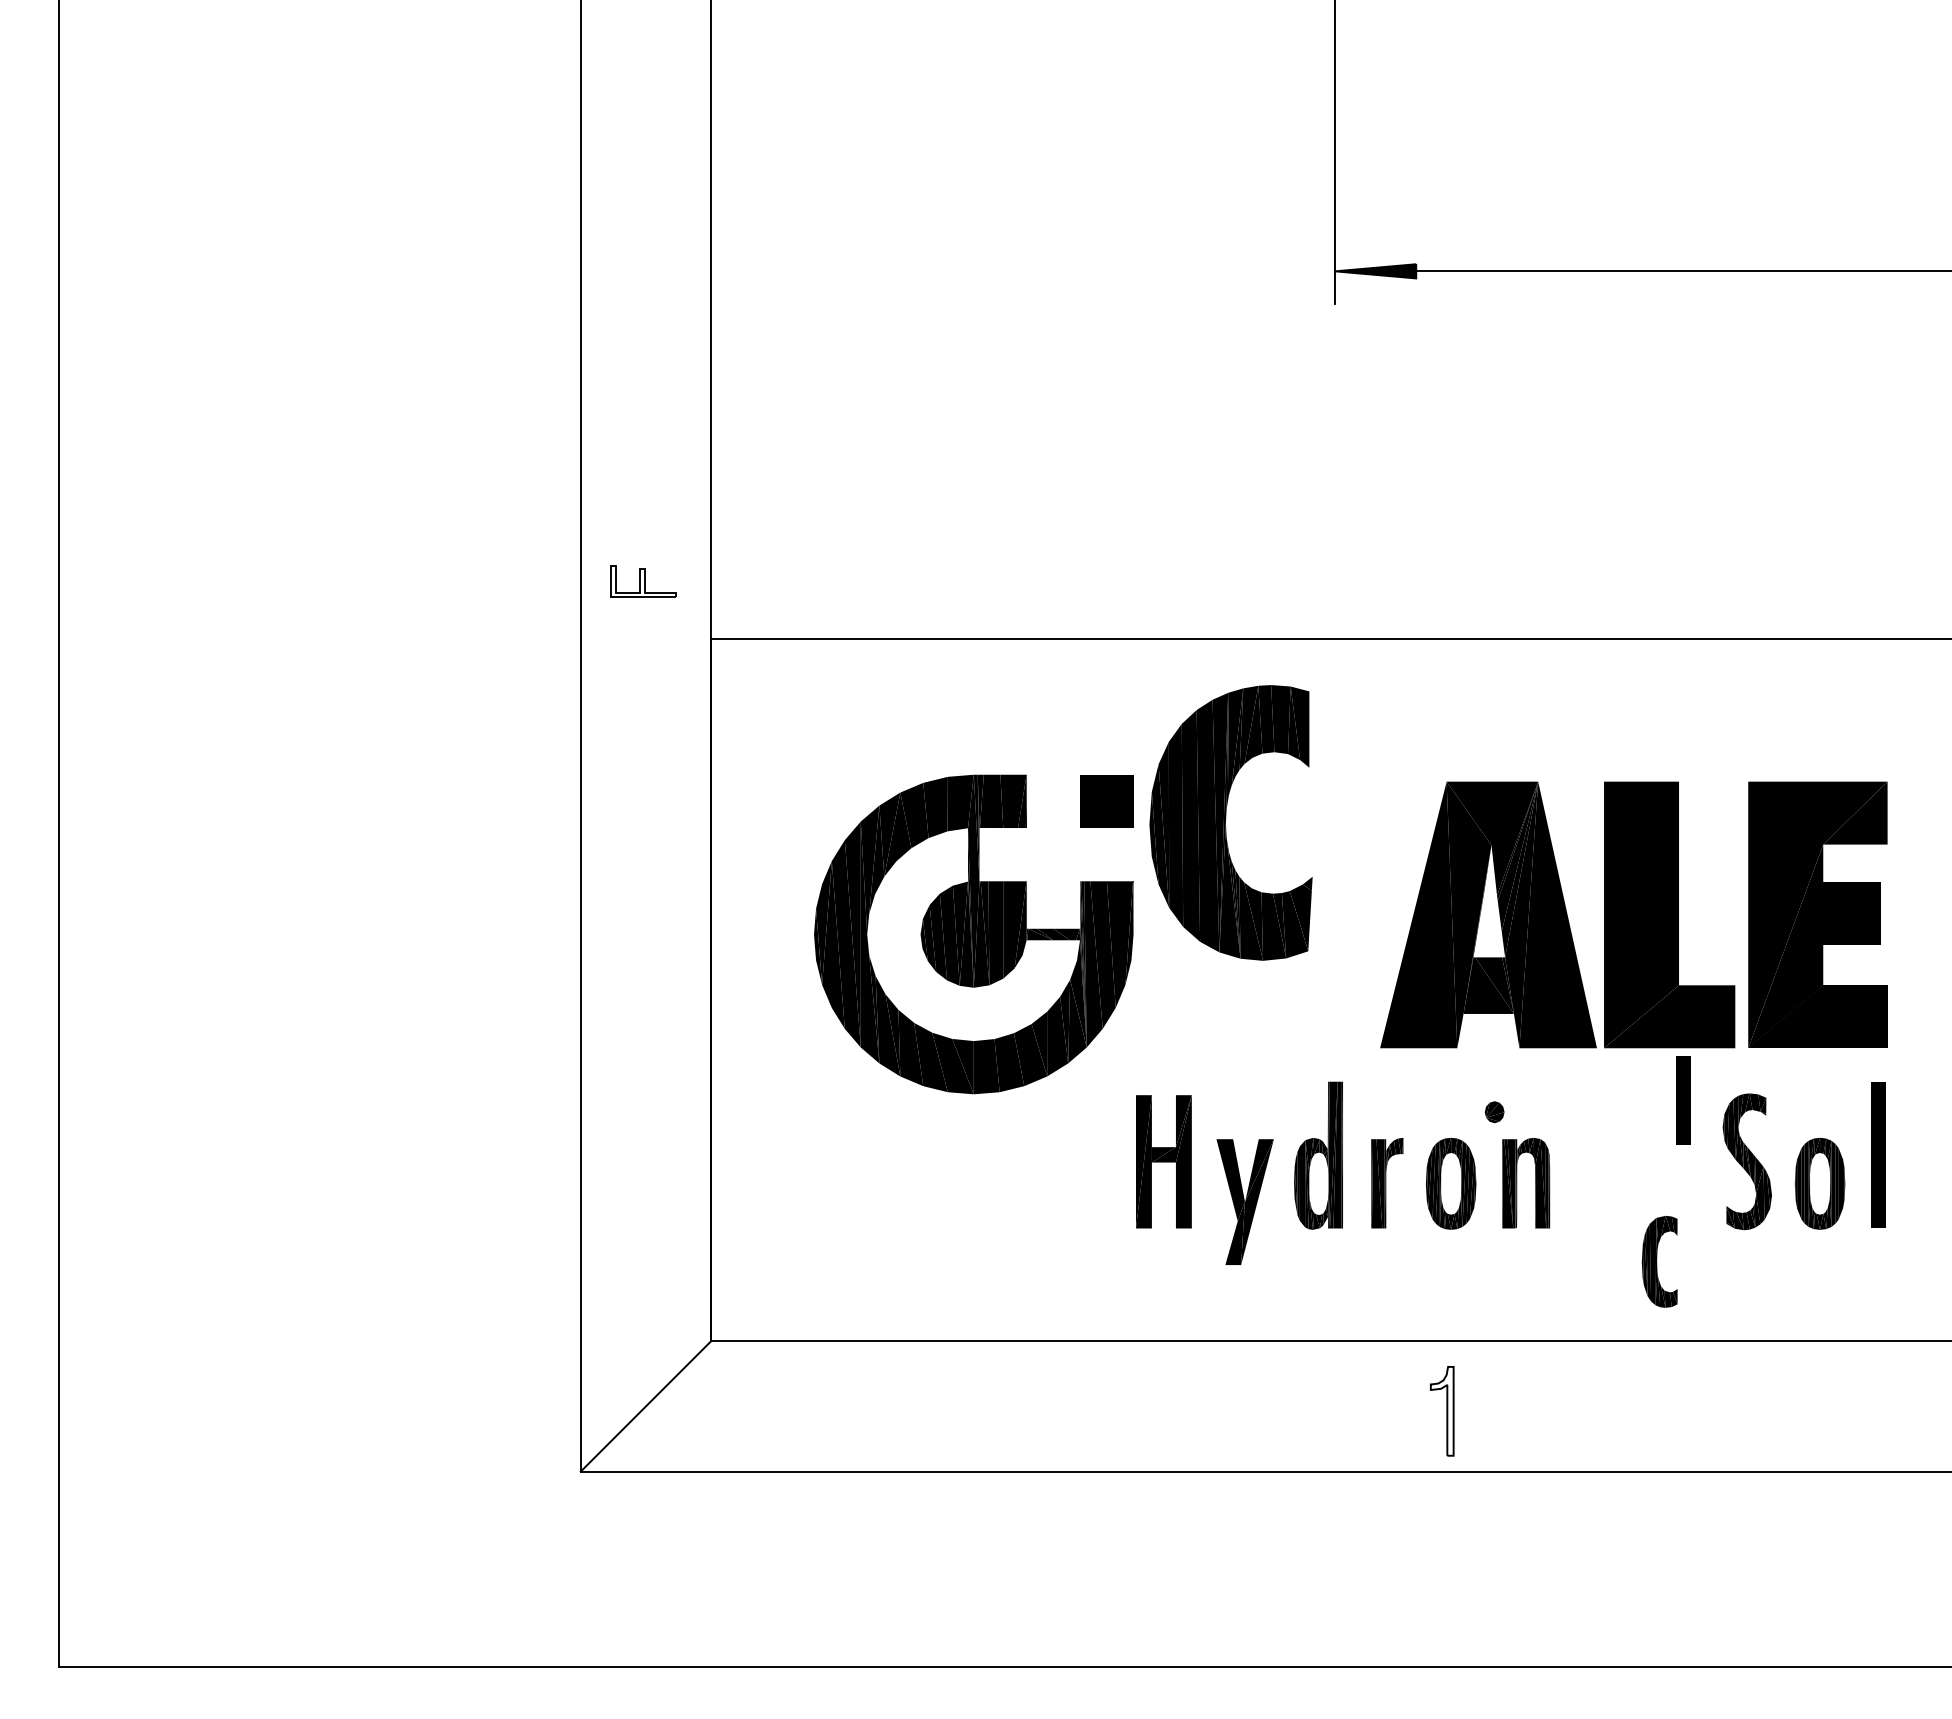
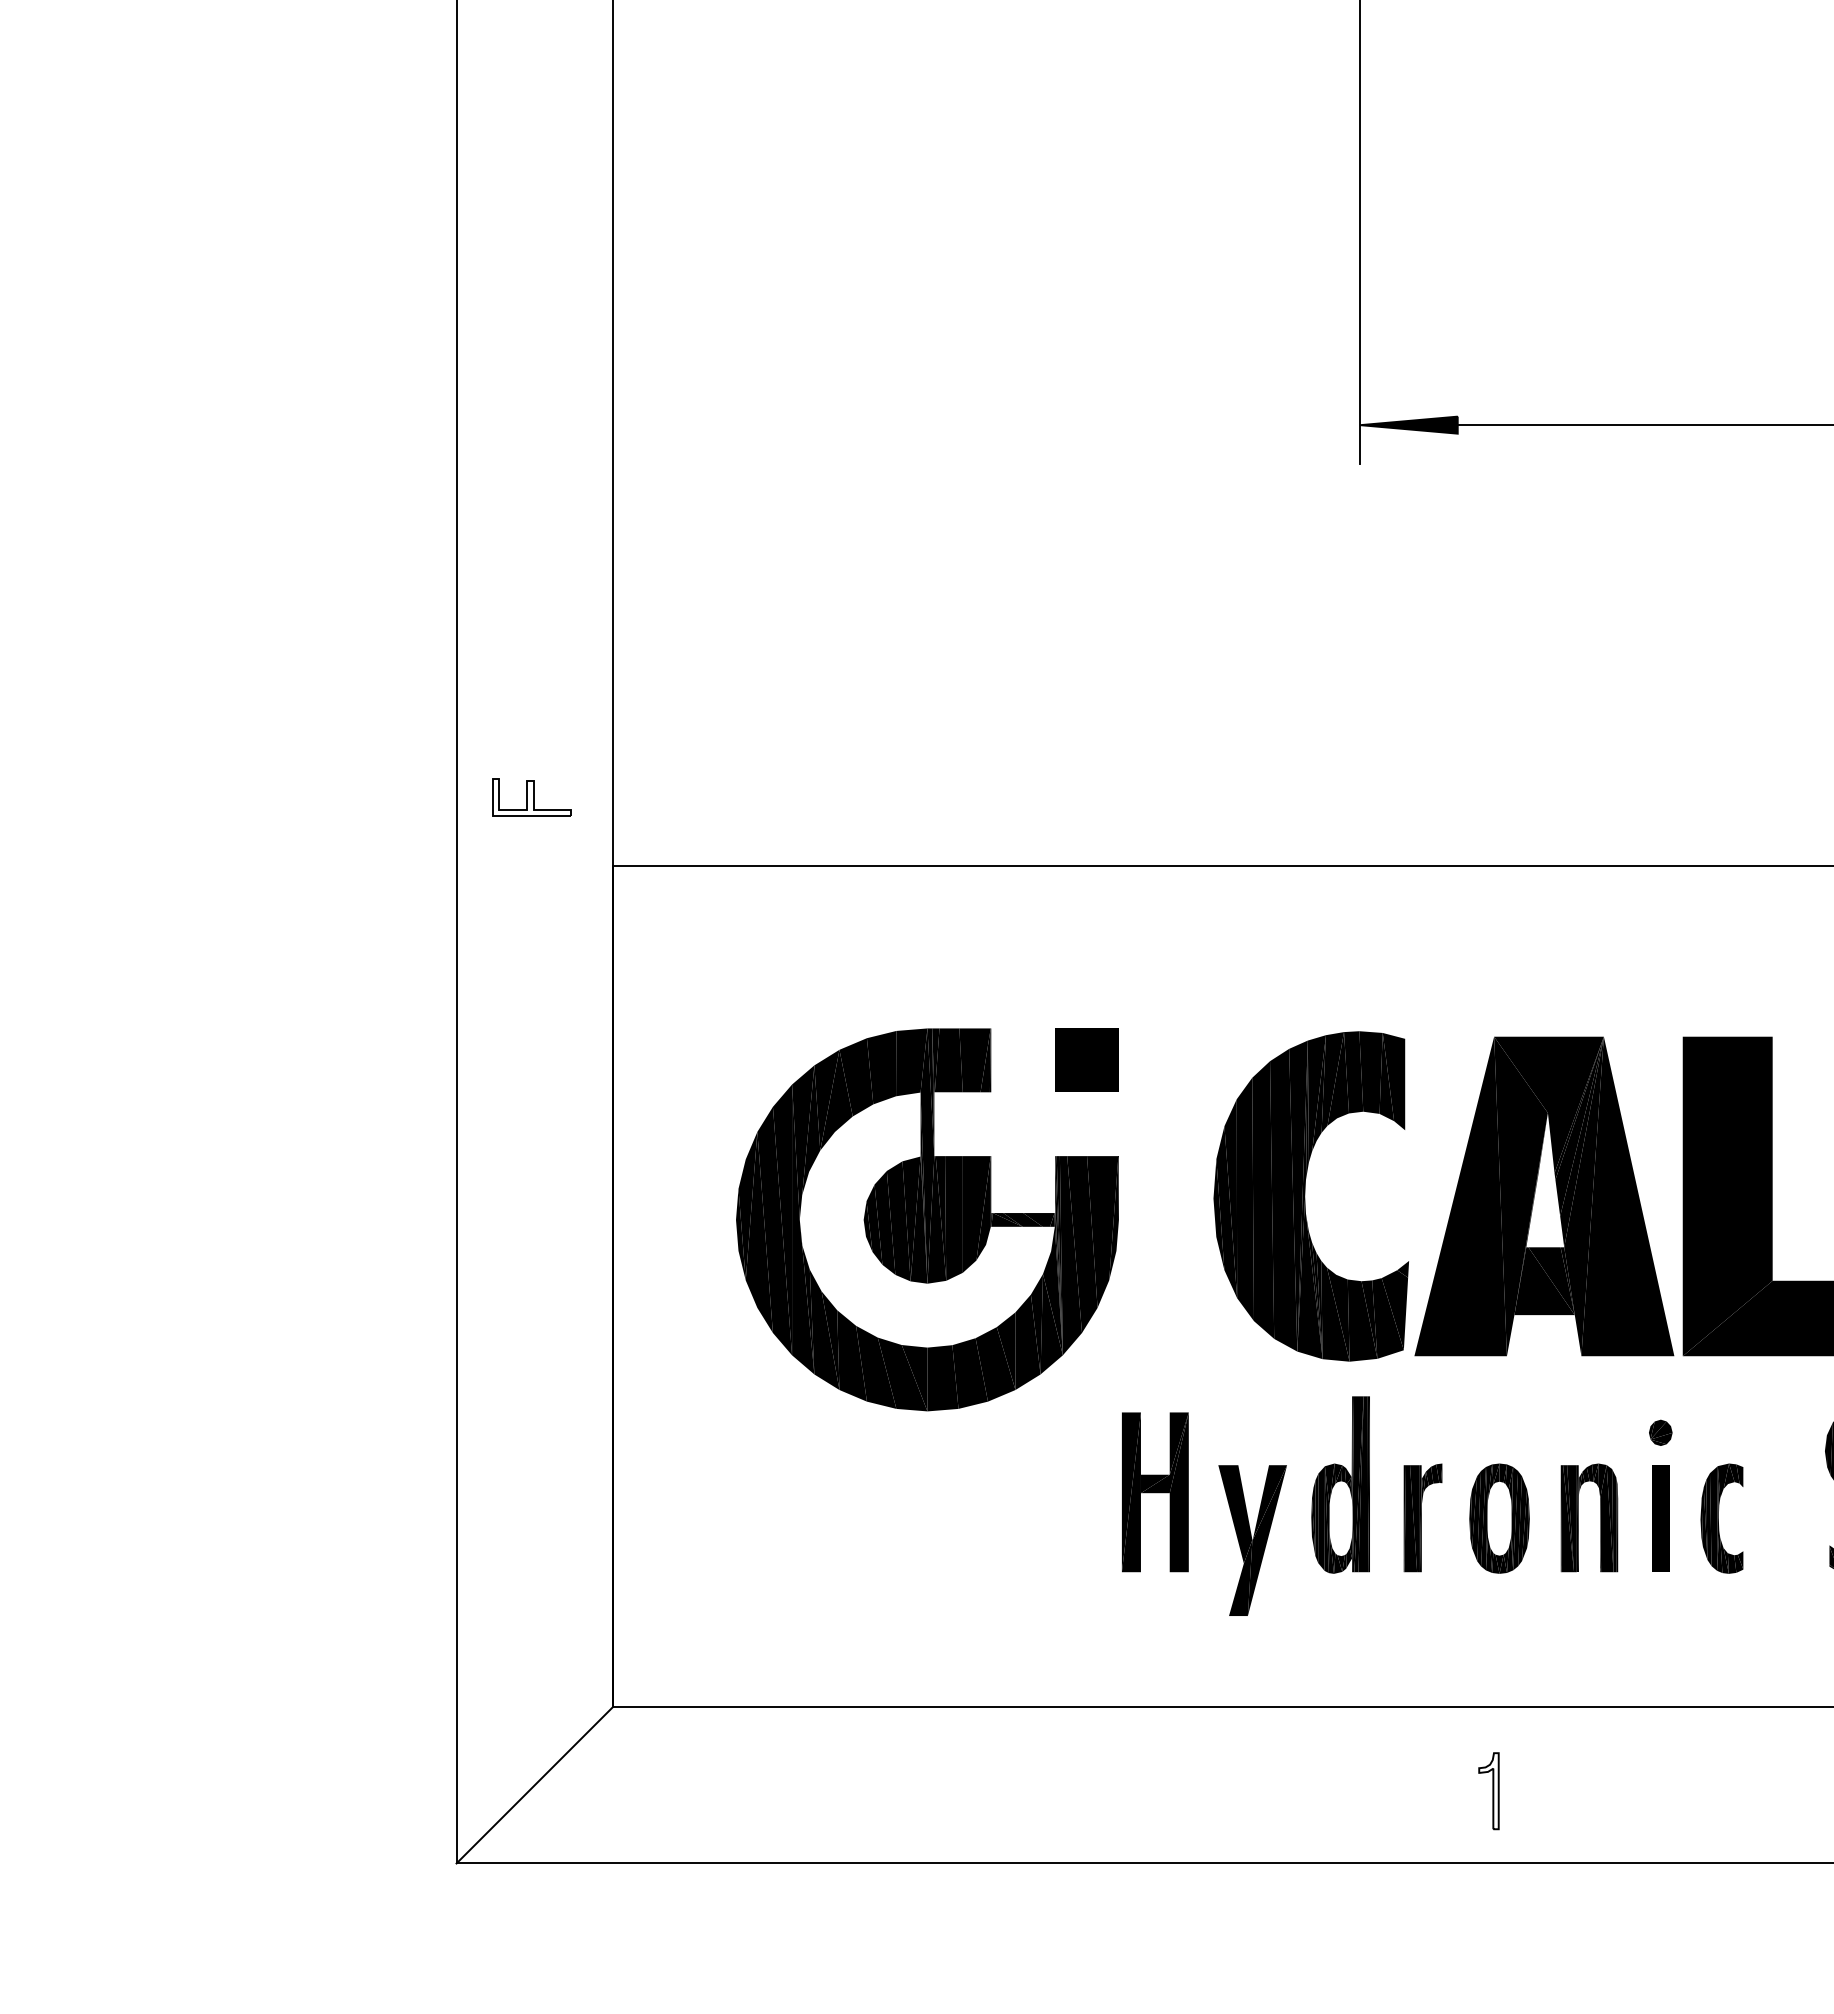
part: (1230, 822) -> (1310, 1195), moved
part: (1683, 1100) -> (1660, 1518), moved
part: (1494, 1112) -> (1660, 1433), moved
part: (1659, 1261) -> (1721, 1518), moved
part: (1442, 1410) -> (1489, 1790), size x0.71

